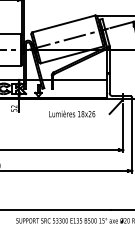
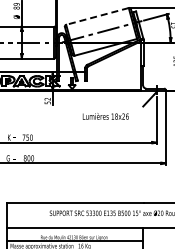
line: (63, 24) -> (97, 16), solid -> dashed
line: (79, 80) -> (113, 72), removed
text: (71, 114) -> (105, 116), moved

